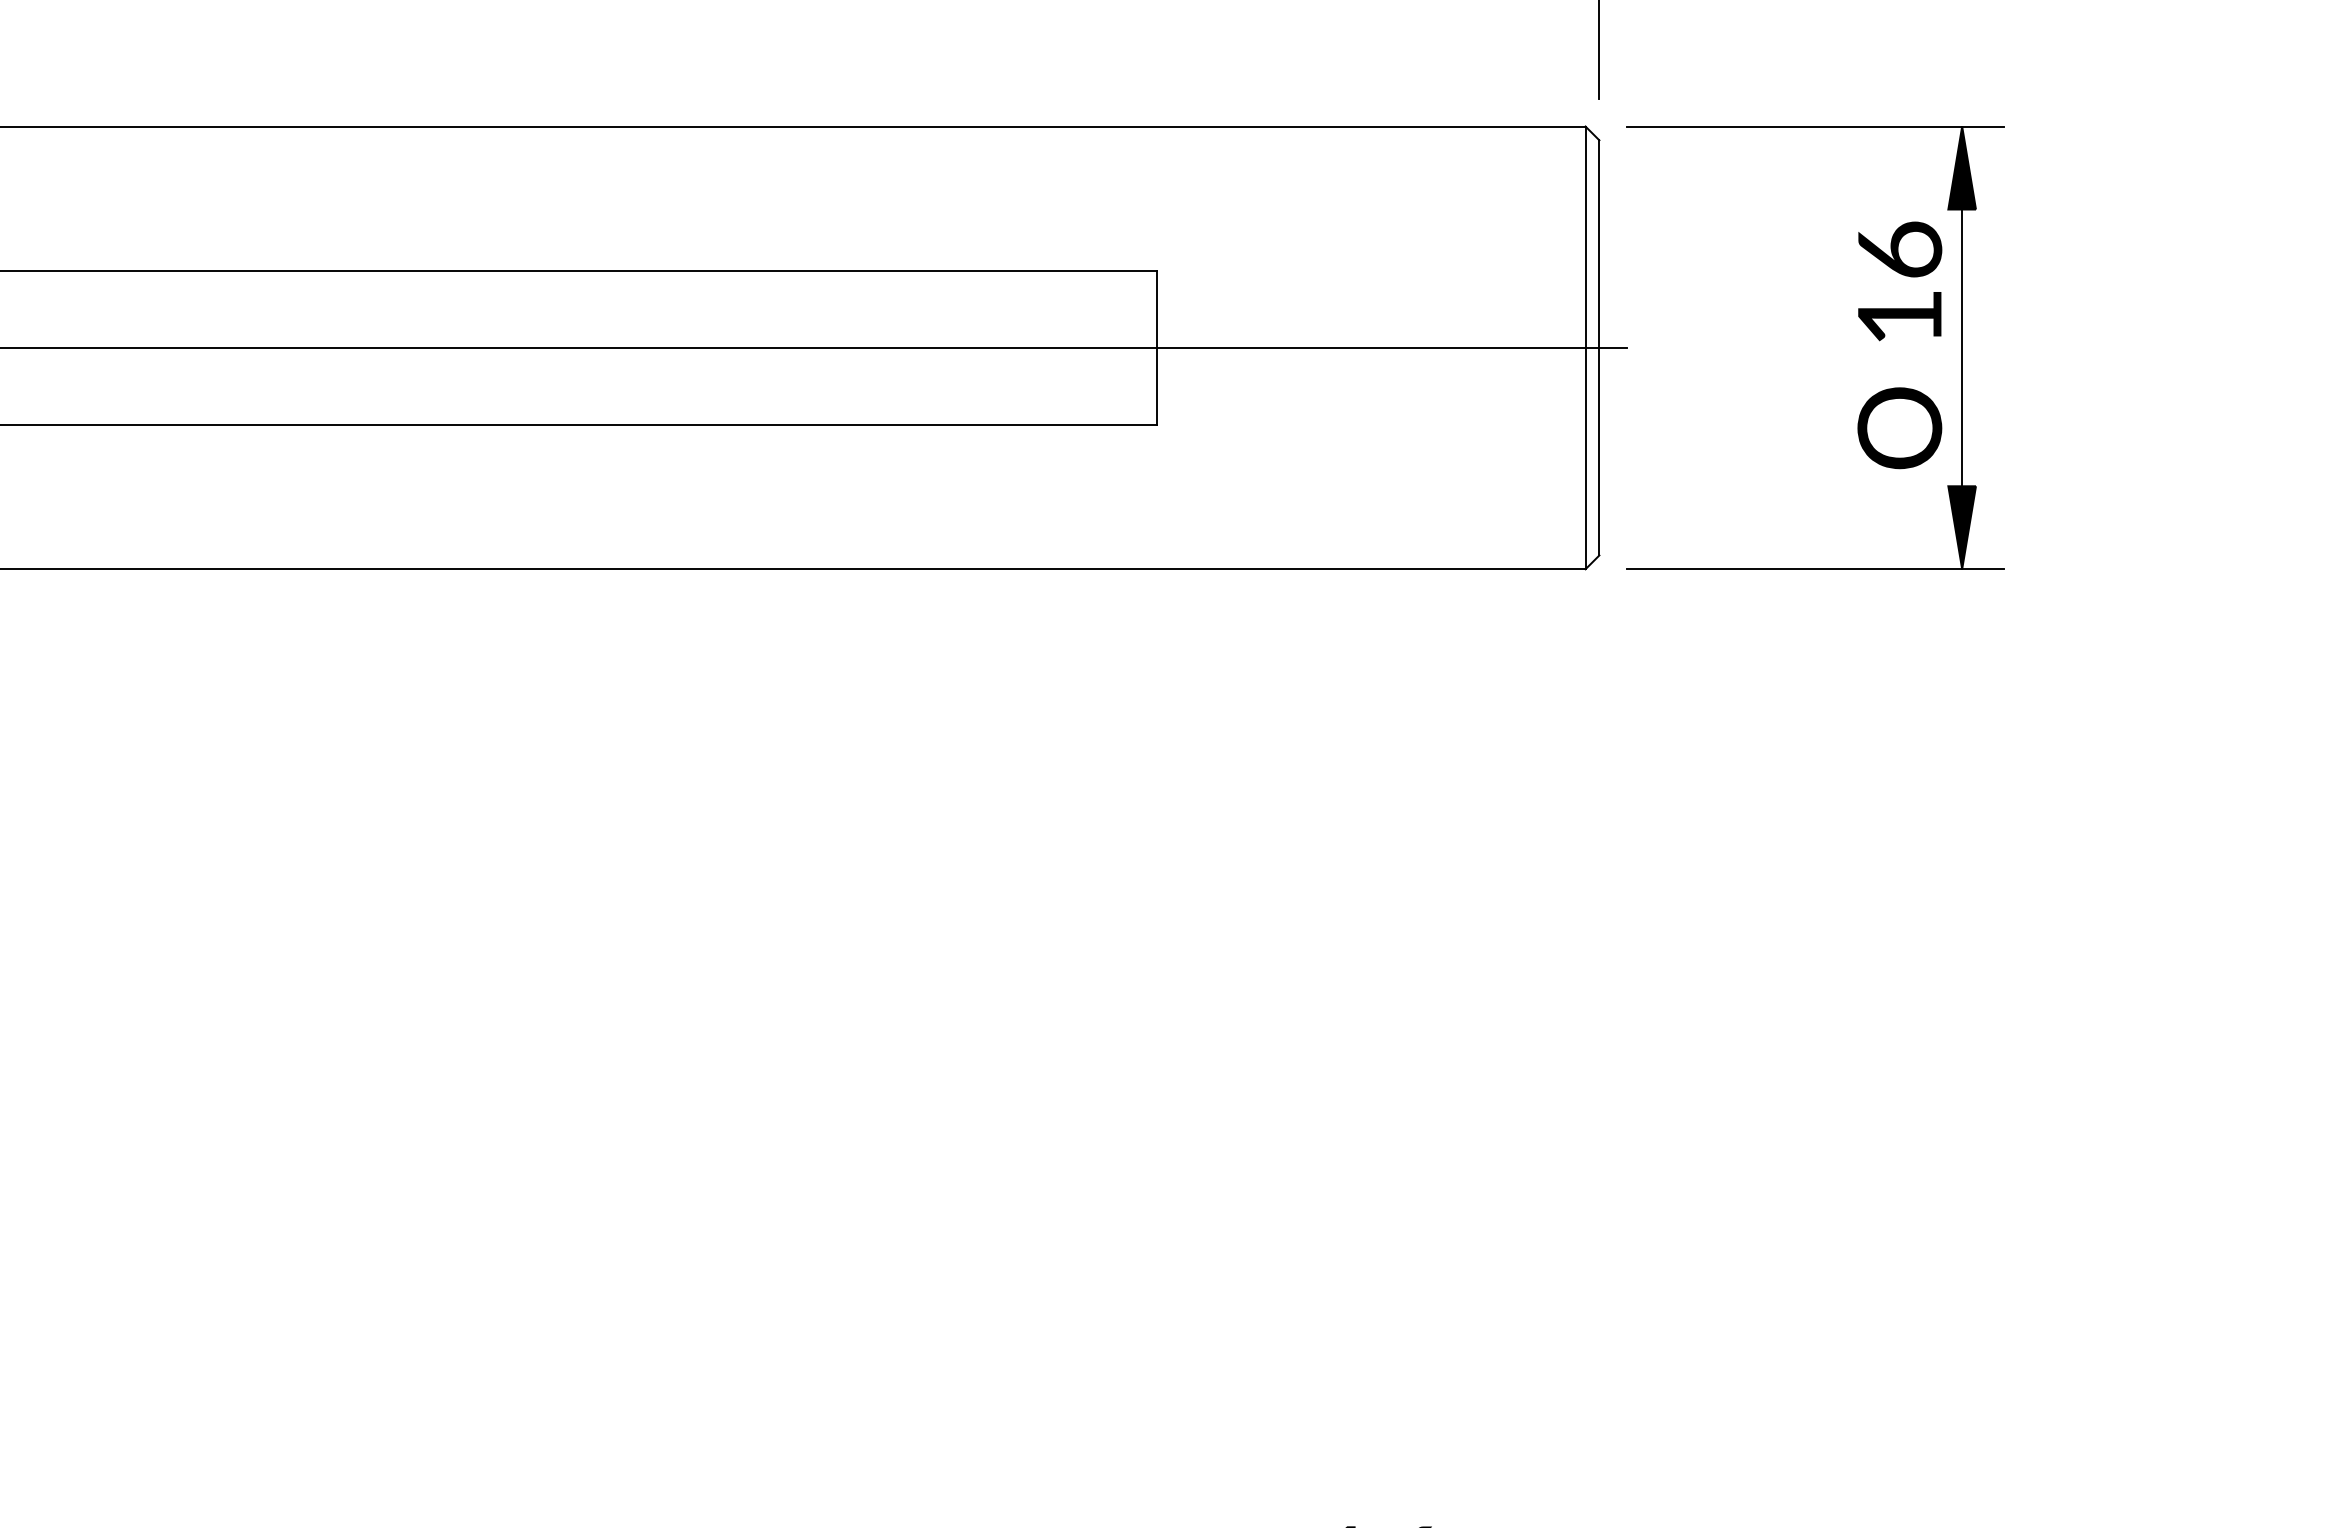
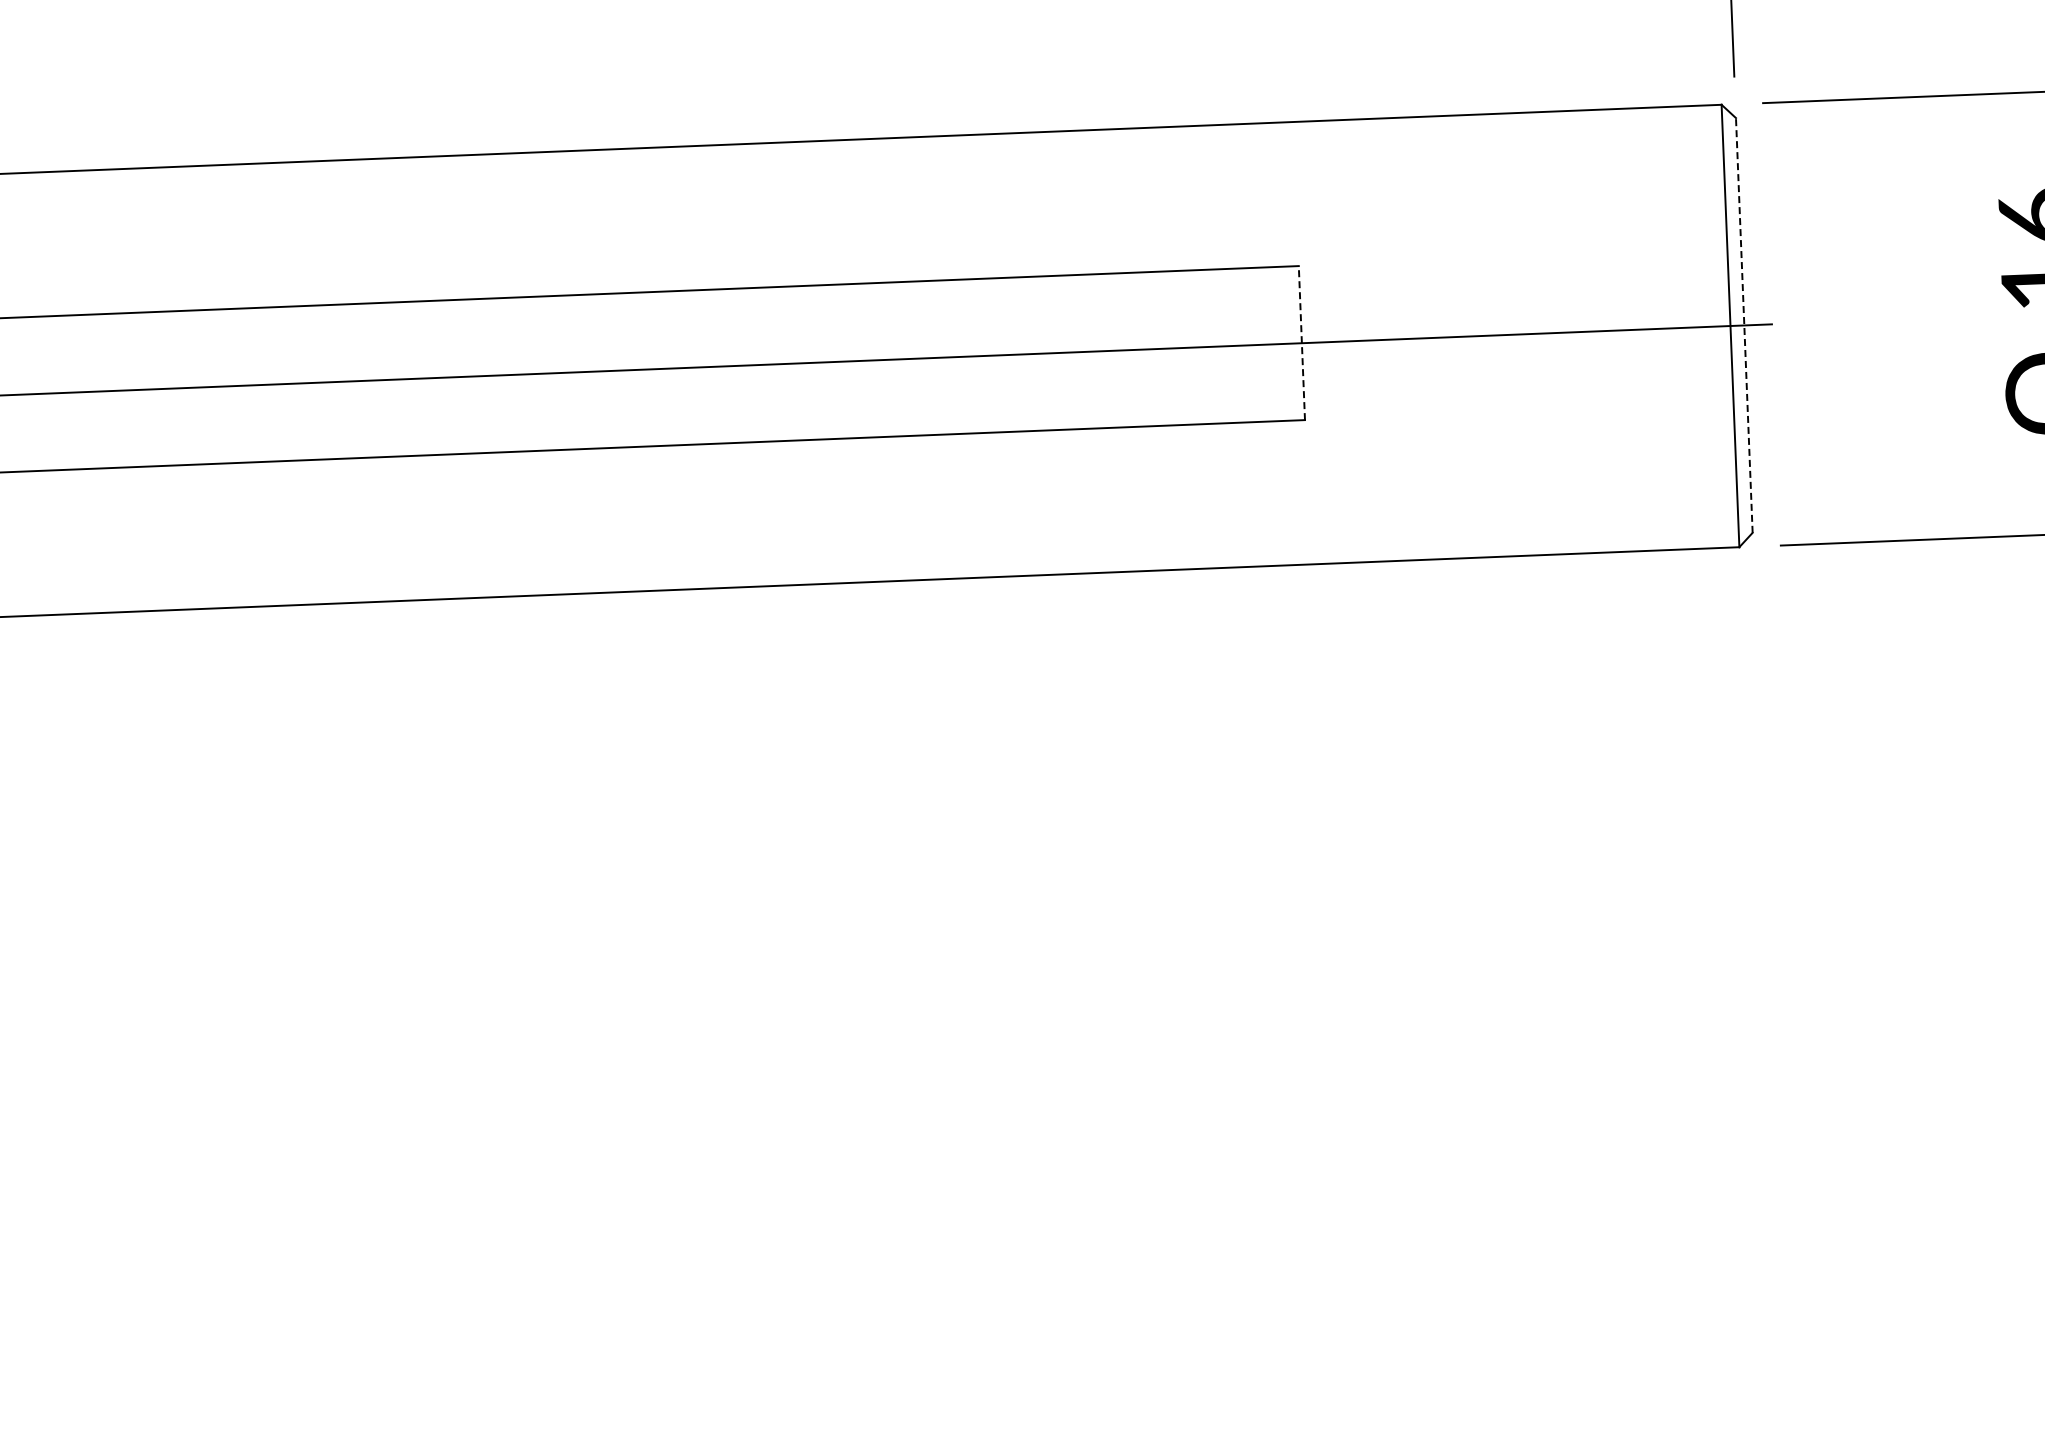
line: (1156, 347) -> (1301, 342), solid -> dashed
line: (1599, 347) -> (1744, 325), solid -> dashed

